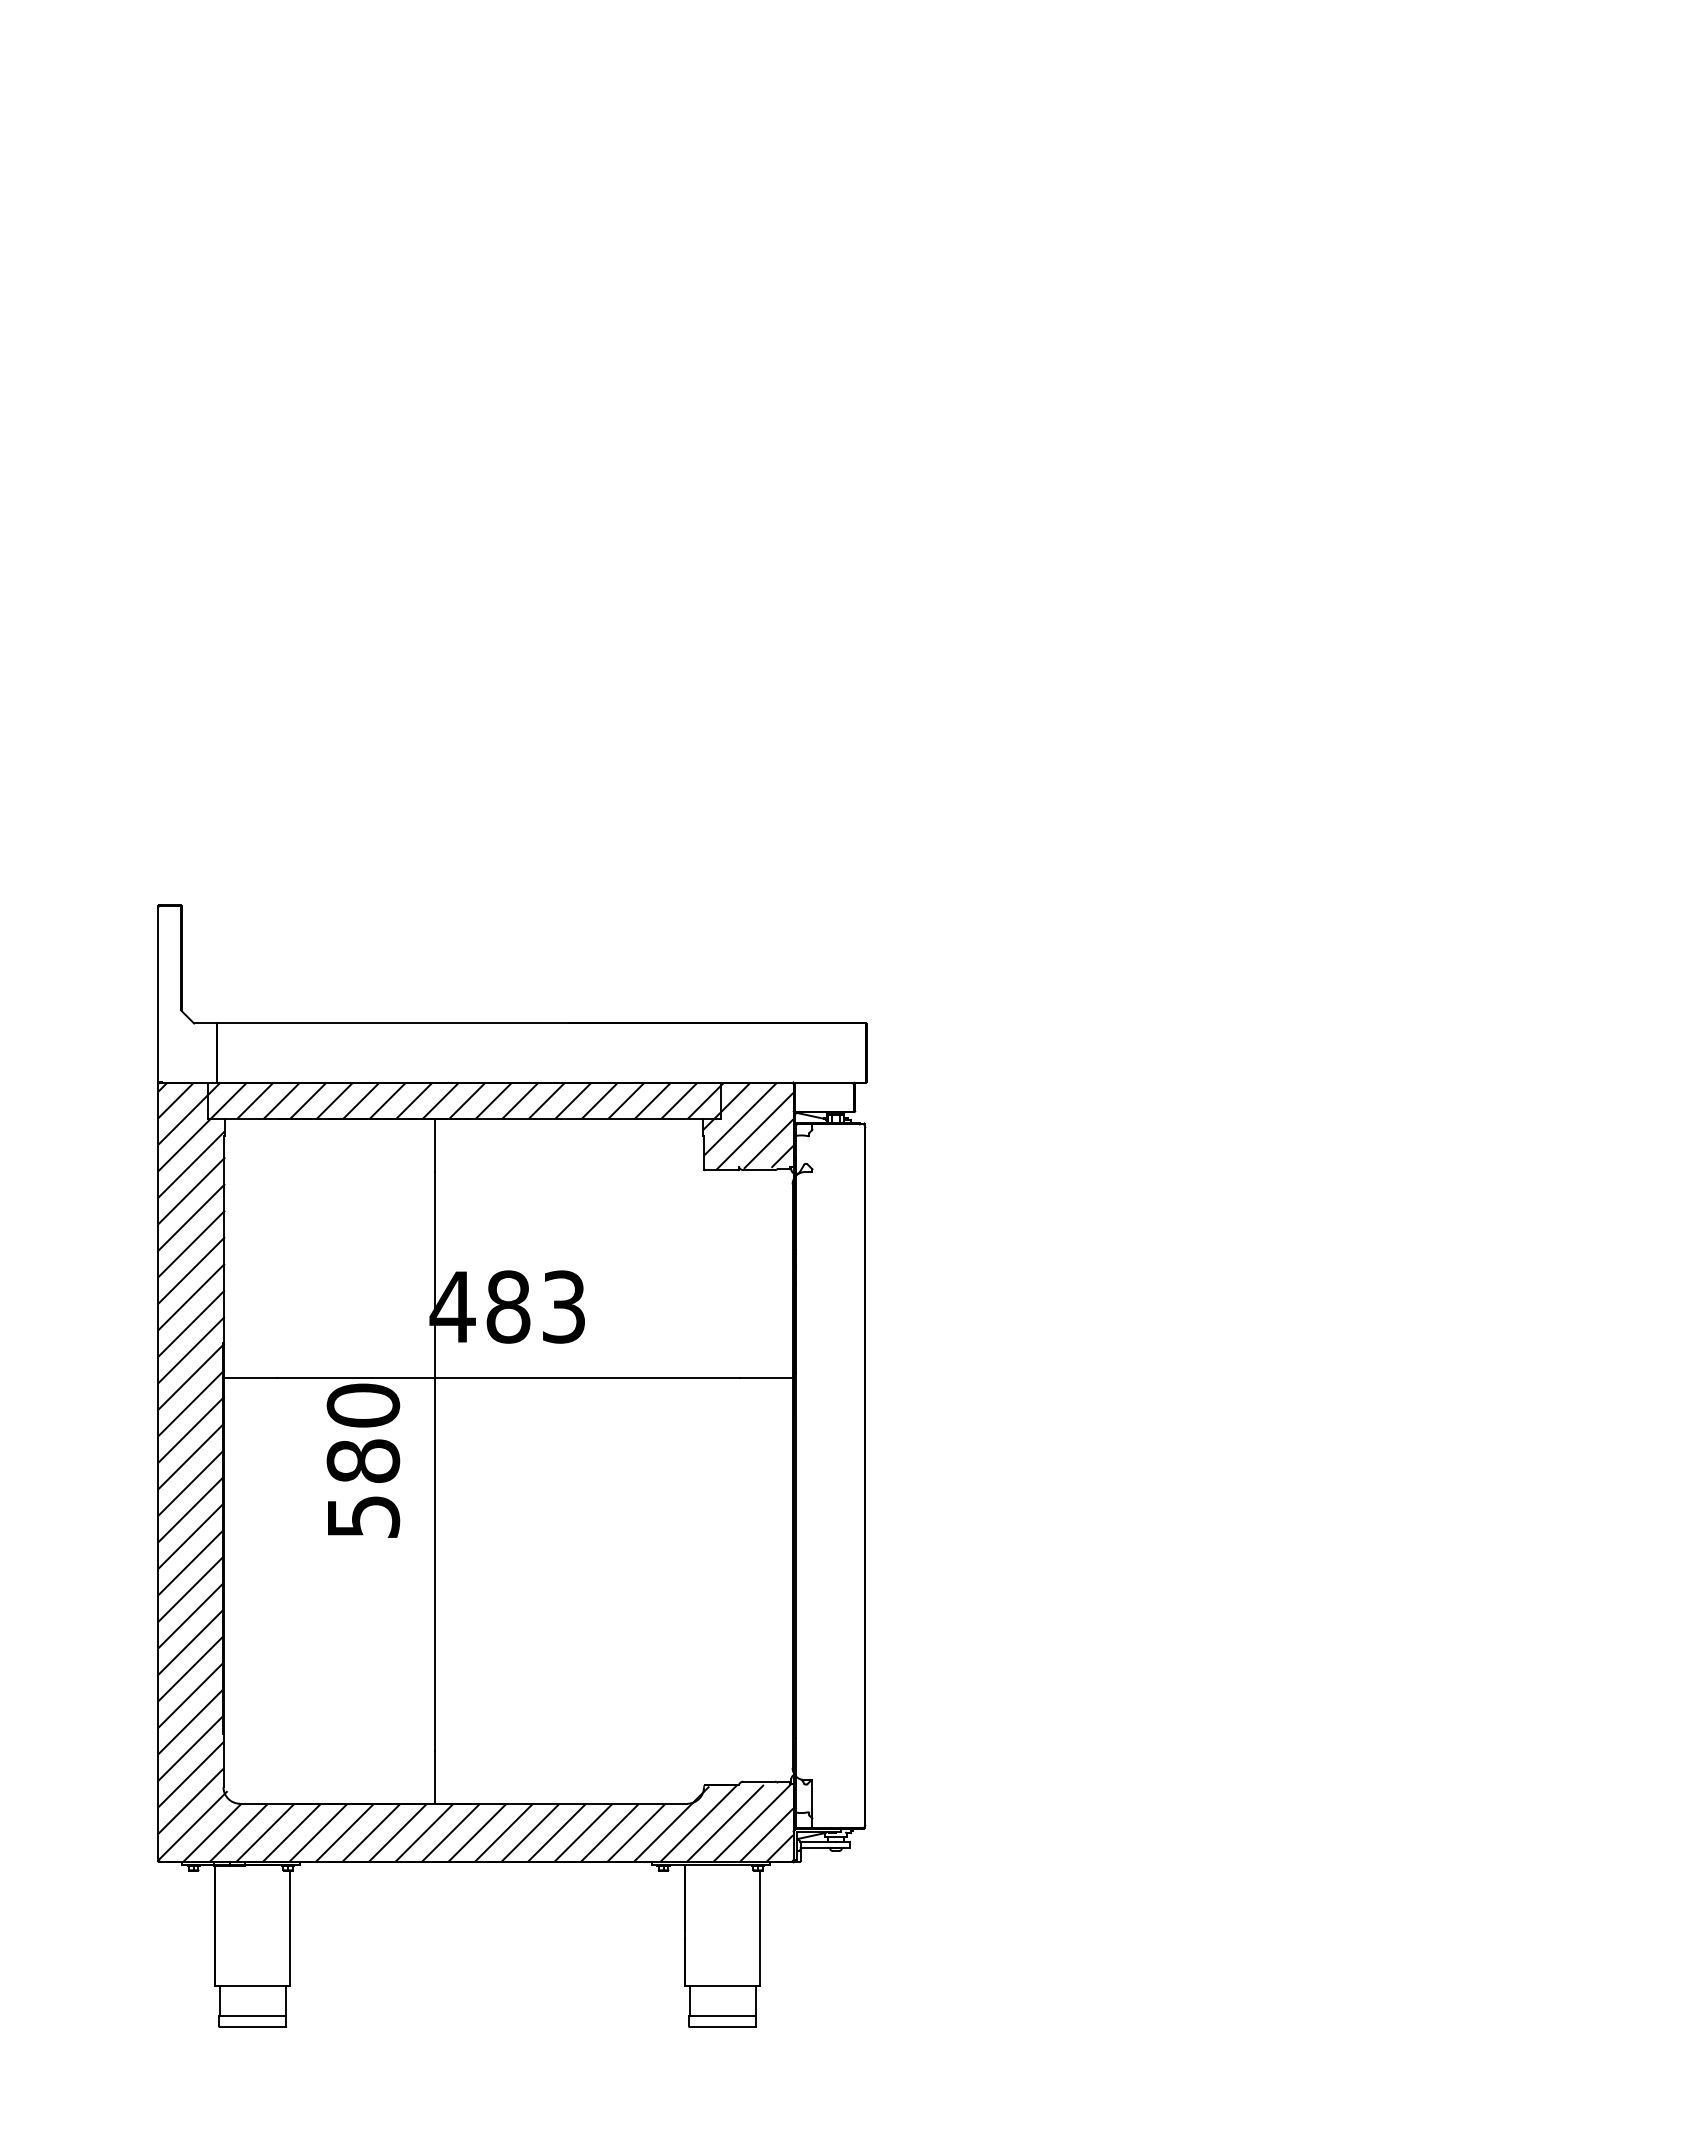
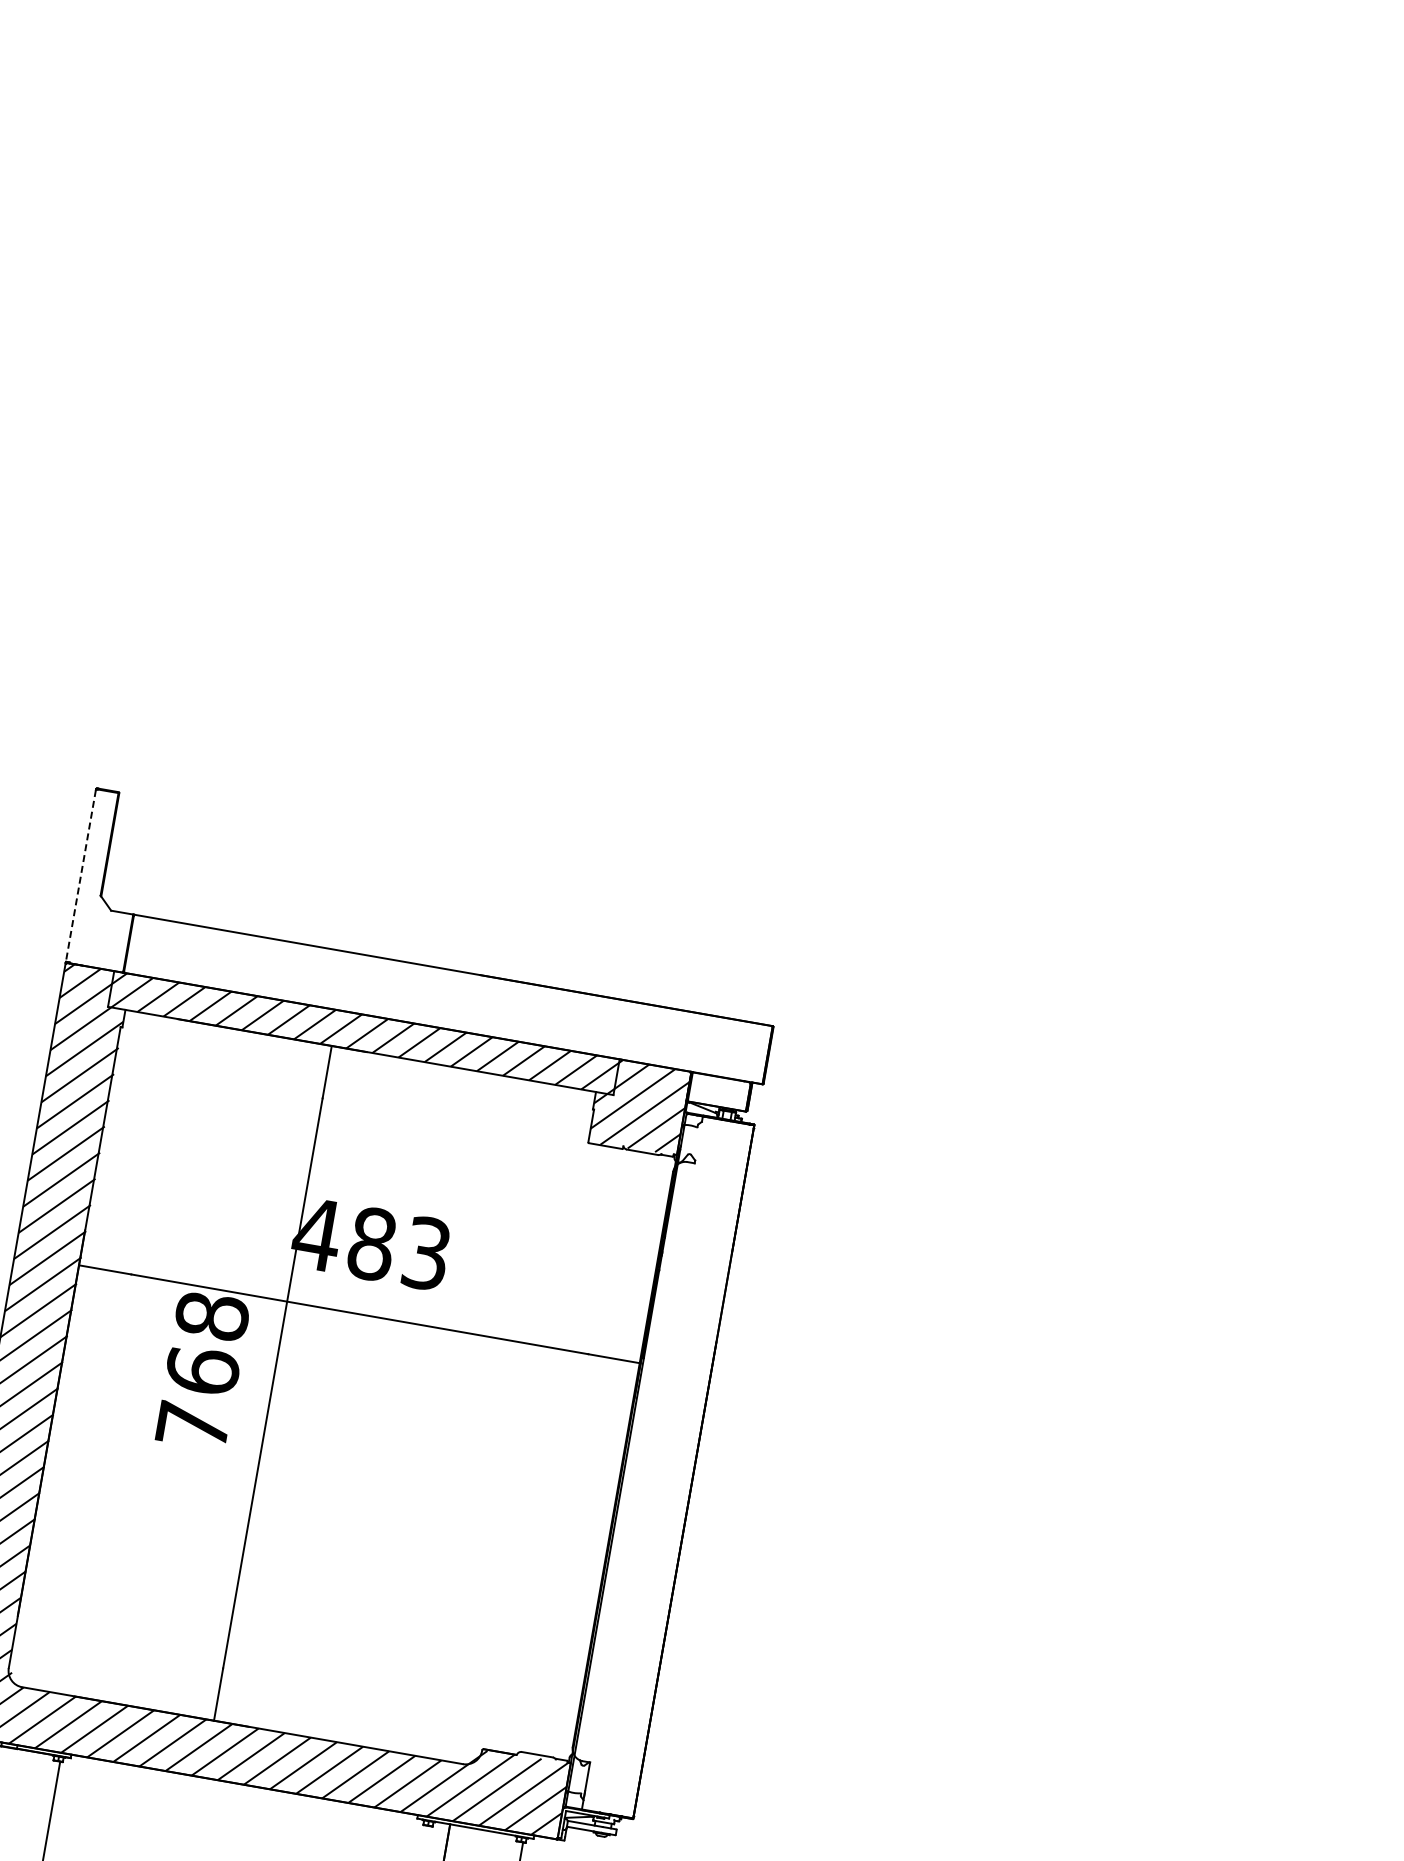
line: (158, 994) -> (81, 876), solid -> dashed
text: (363, 1460) -> (202, 1370), 580 -> 768

